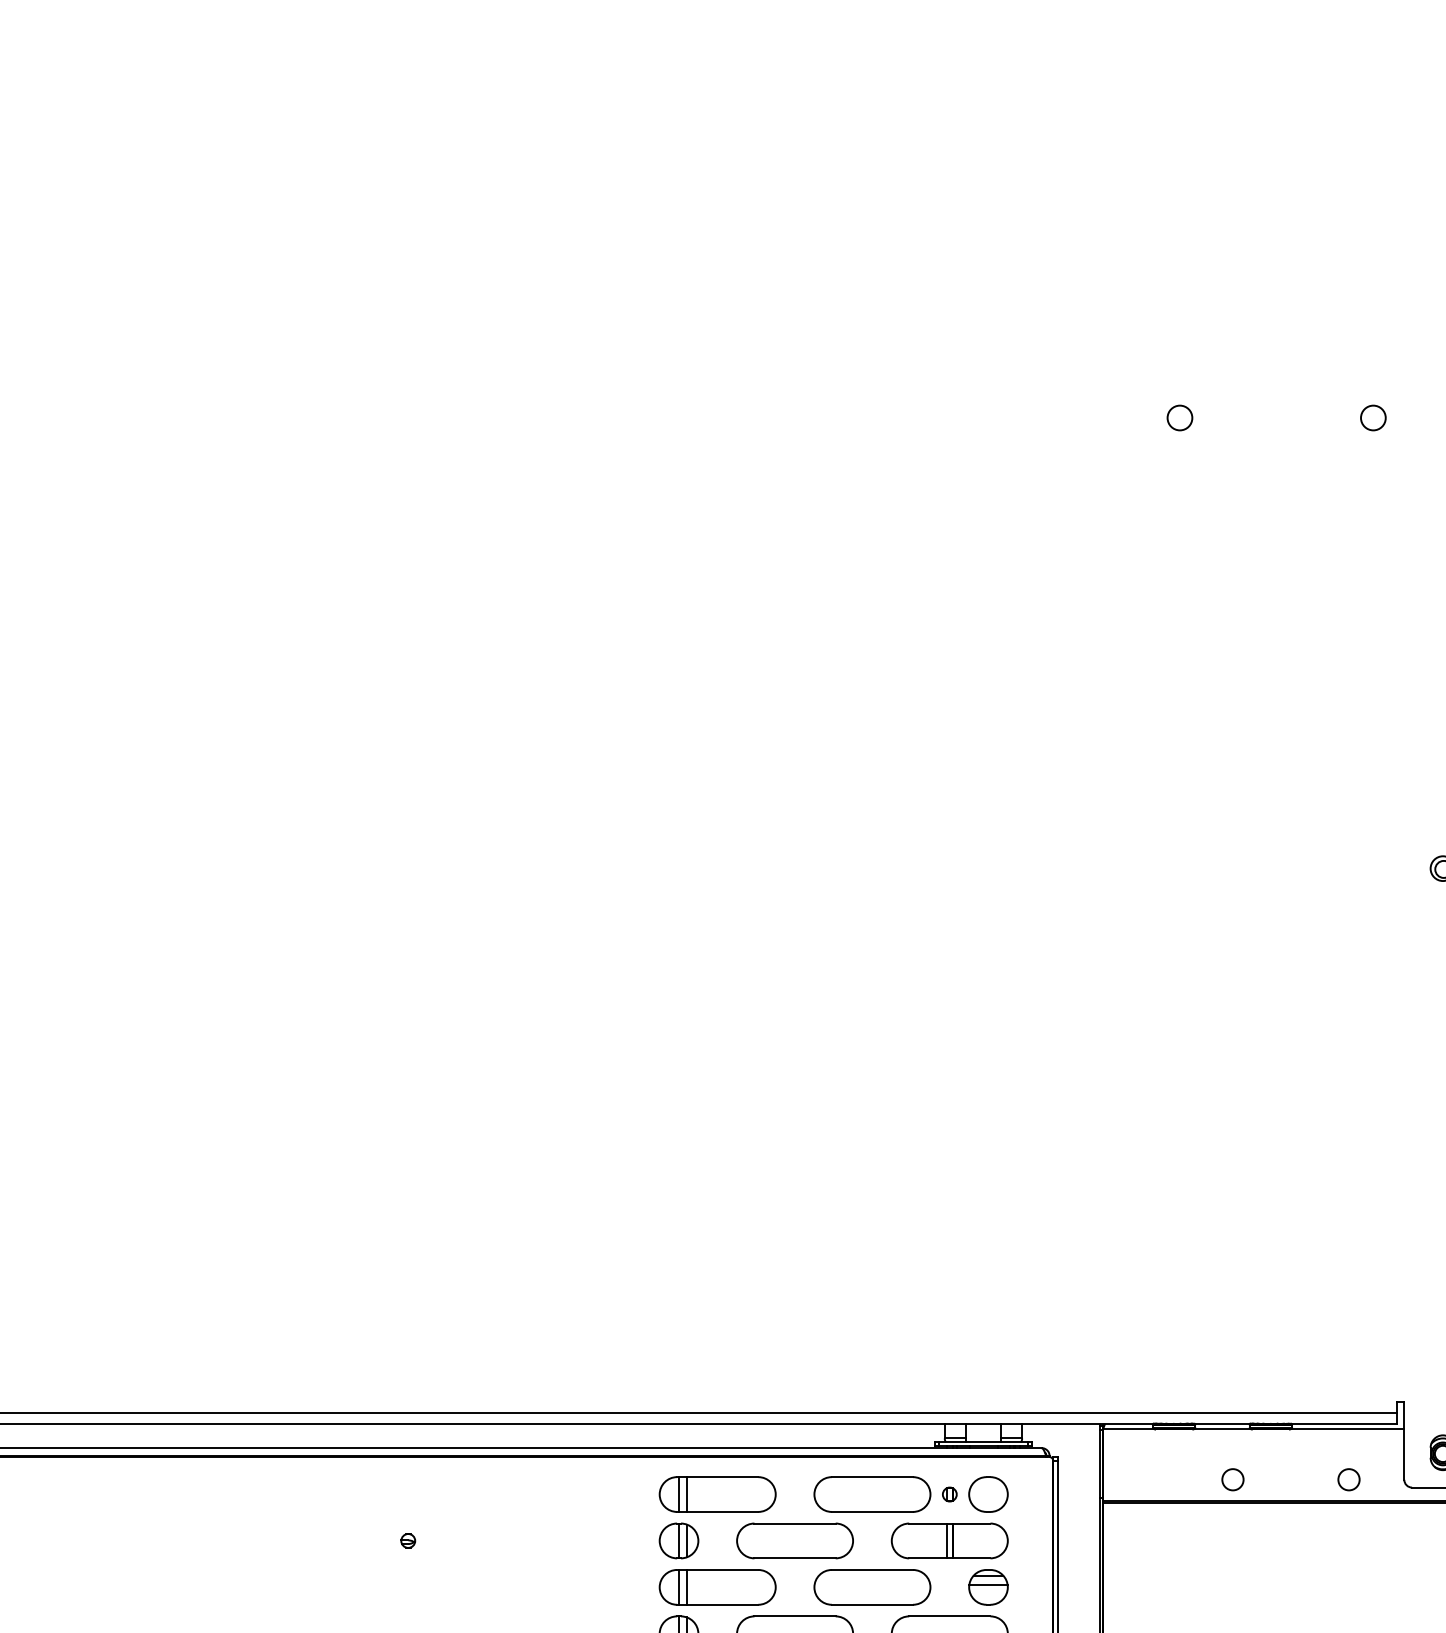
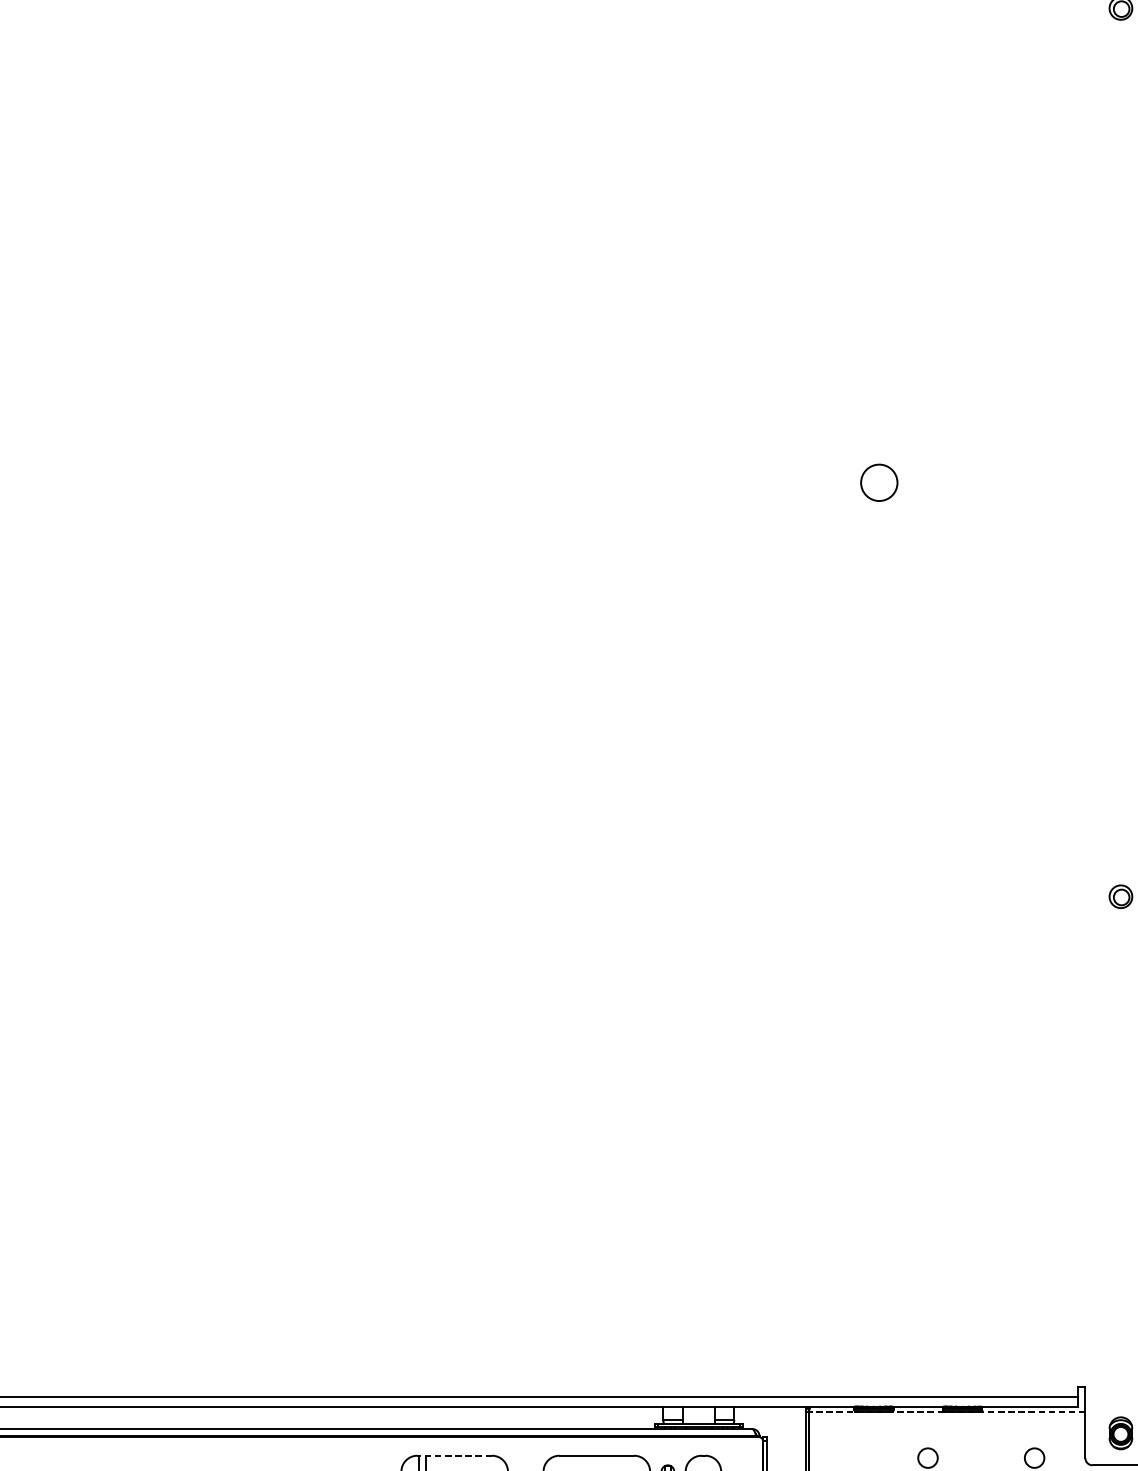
circle: (1179, 417) -> (878, 482), size x1.6
circle: (1373, 417) -> (1057, 482), removed
line: (1253, 1429) -> (946, 1411), solid -> dashed
line: (717, 1477) -> (454, 1456), solid -> dashed

